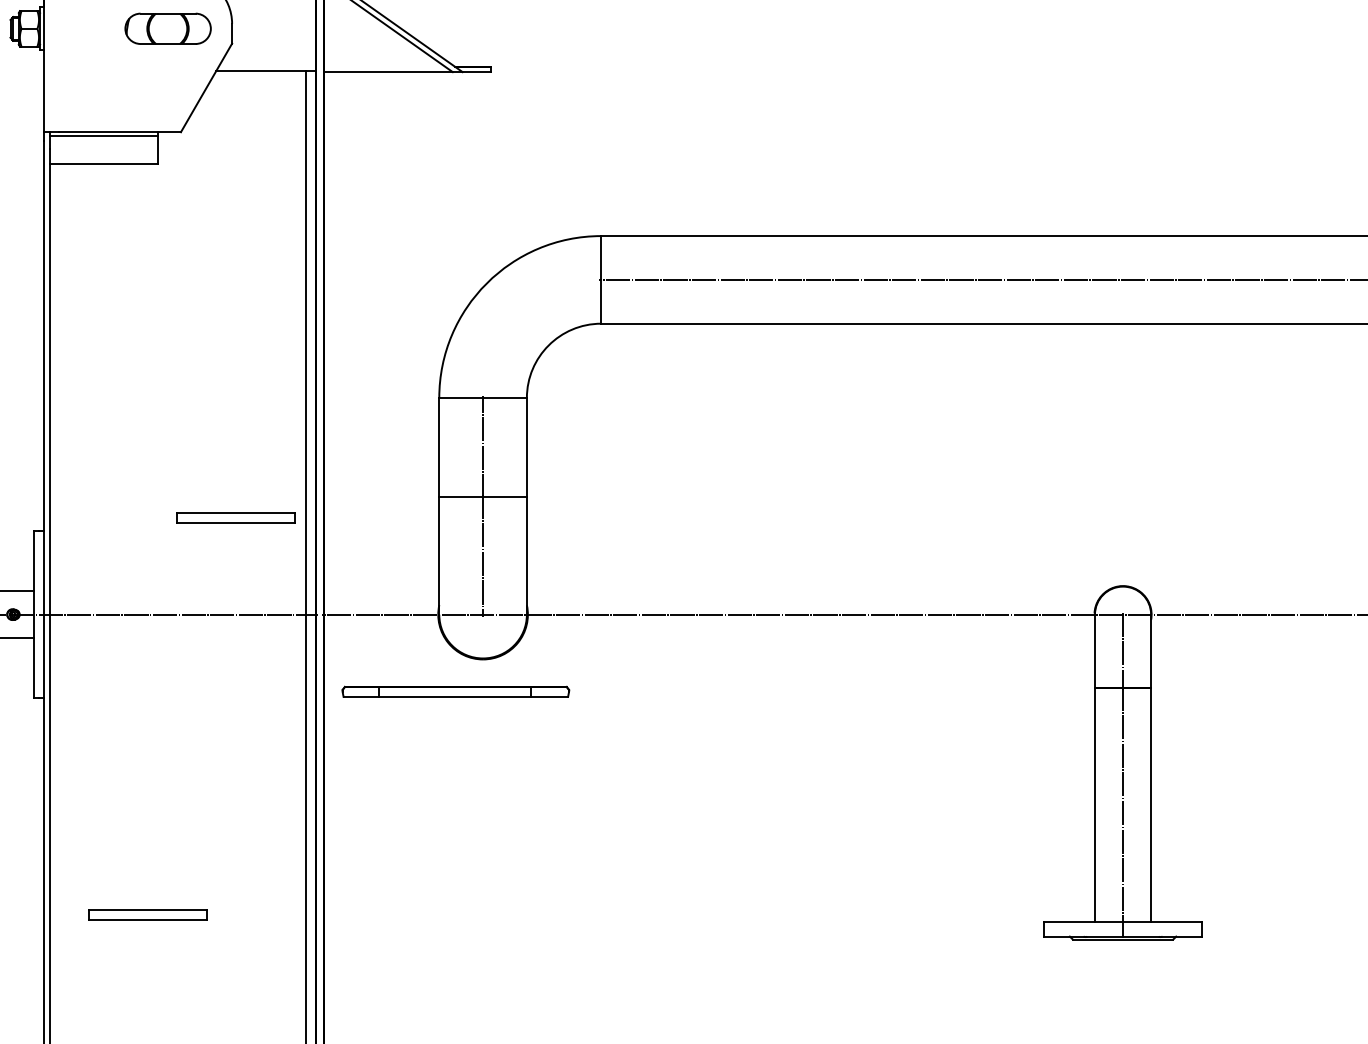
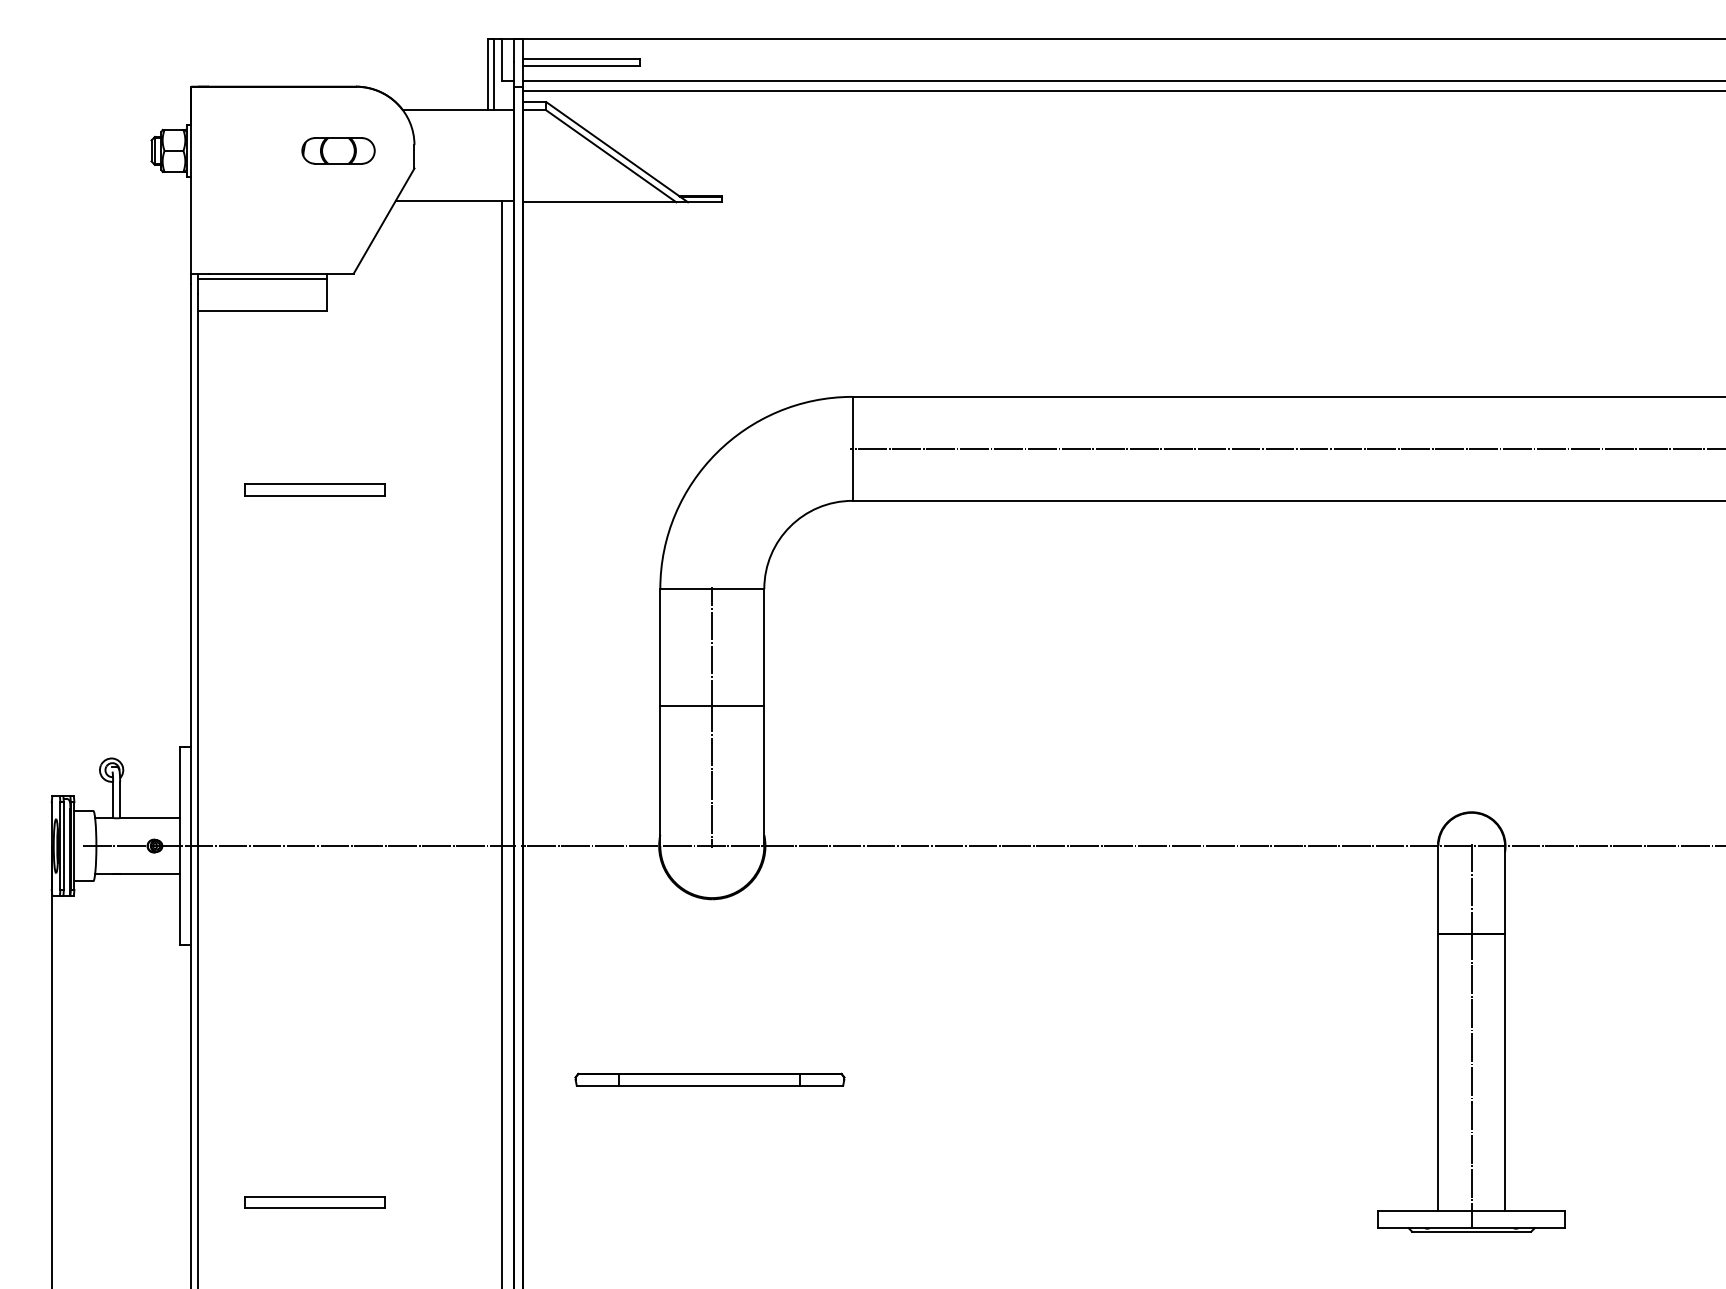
part: (168, 28) -> (338, 150), size x0.71
part: (235, 518) -> (314, 489), moved
part: (455, 691) -> (709, 1079), moved

